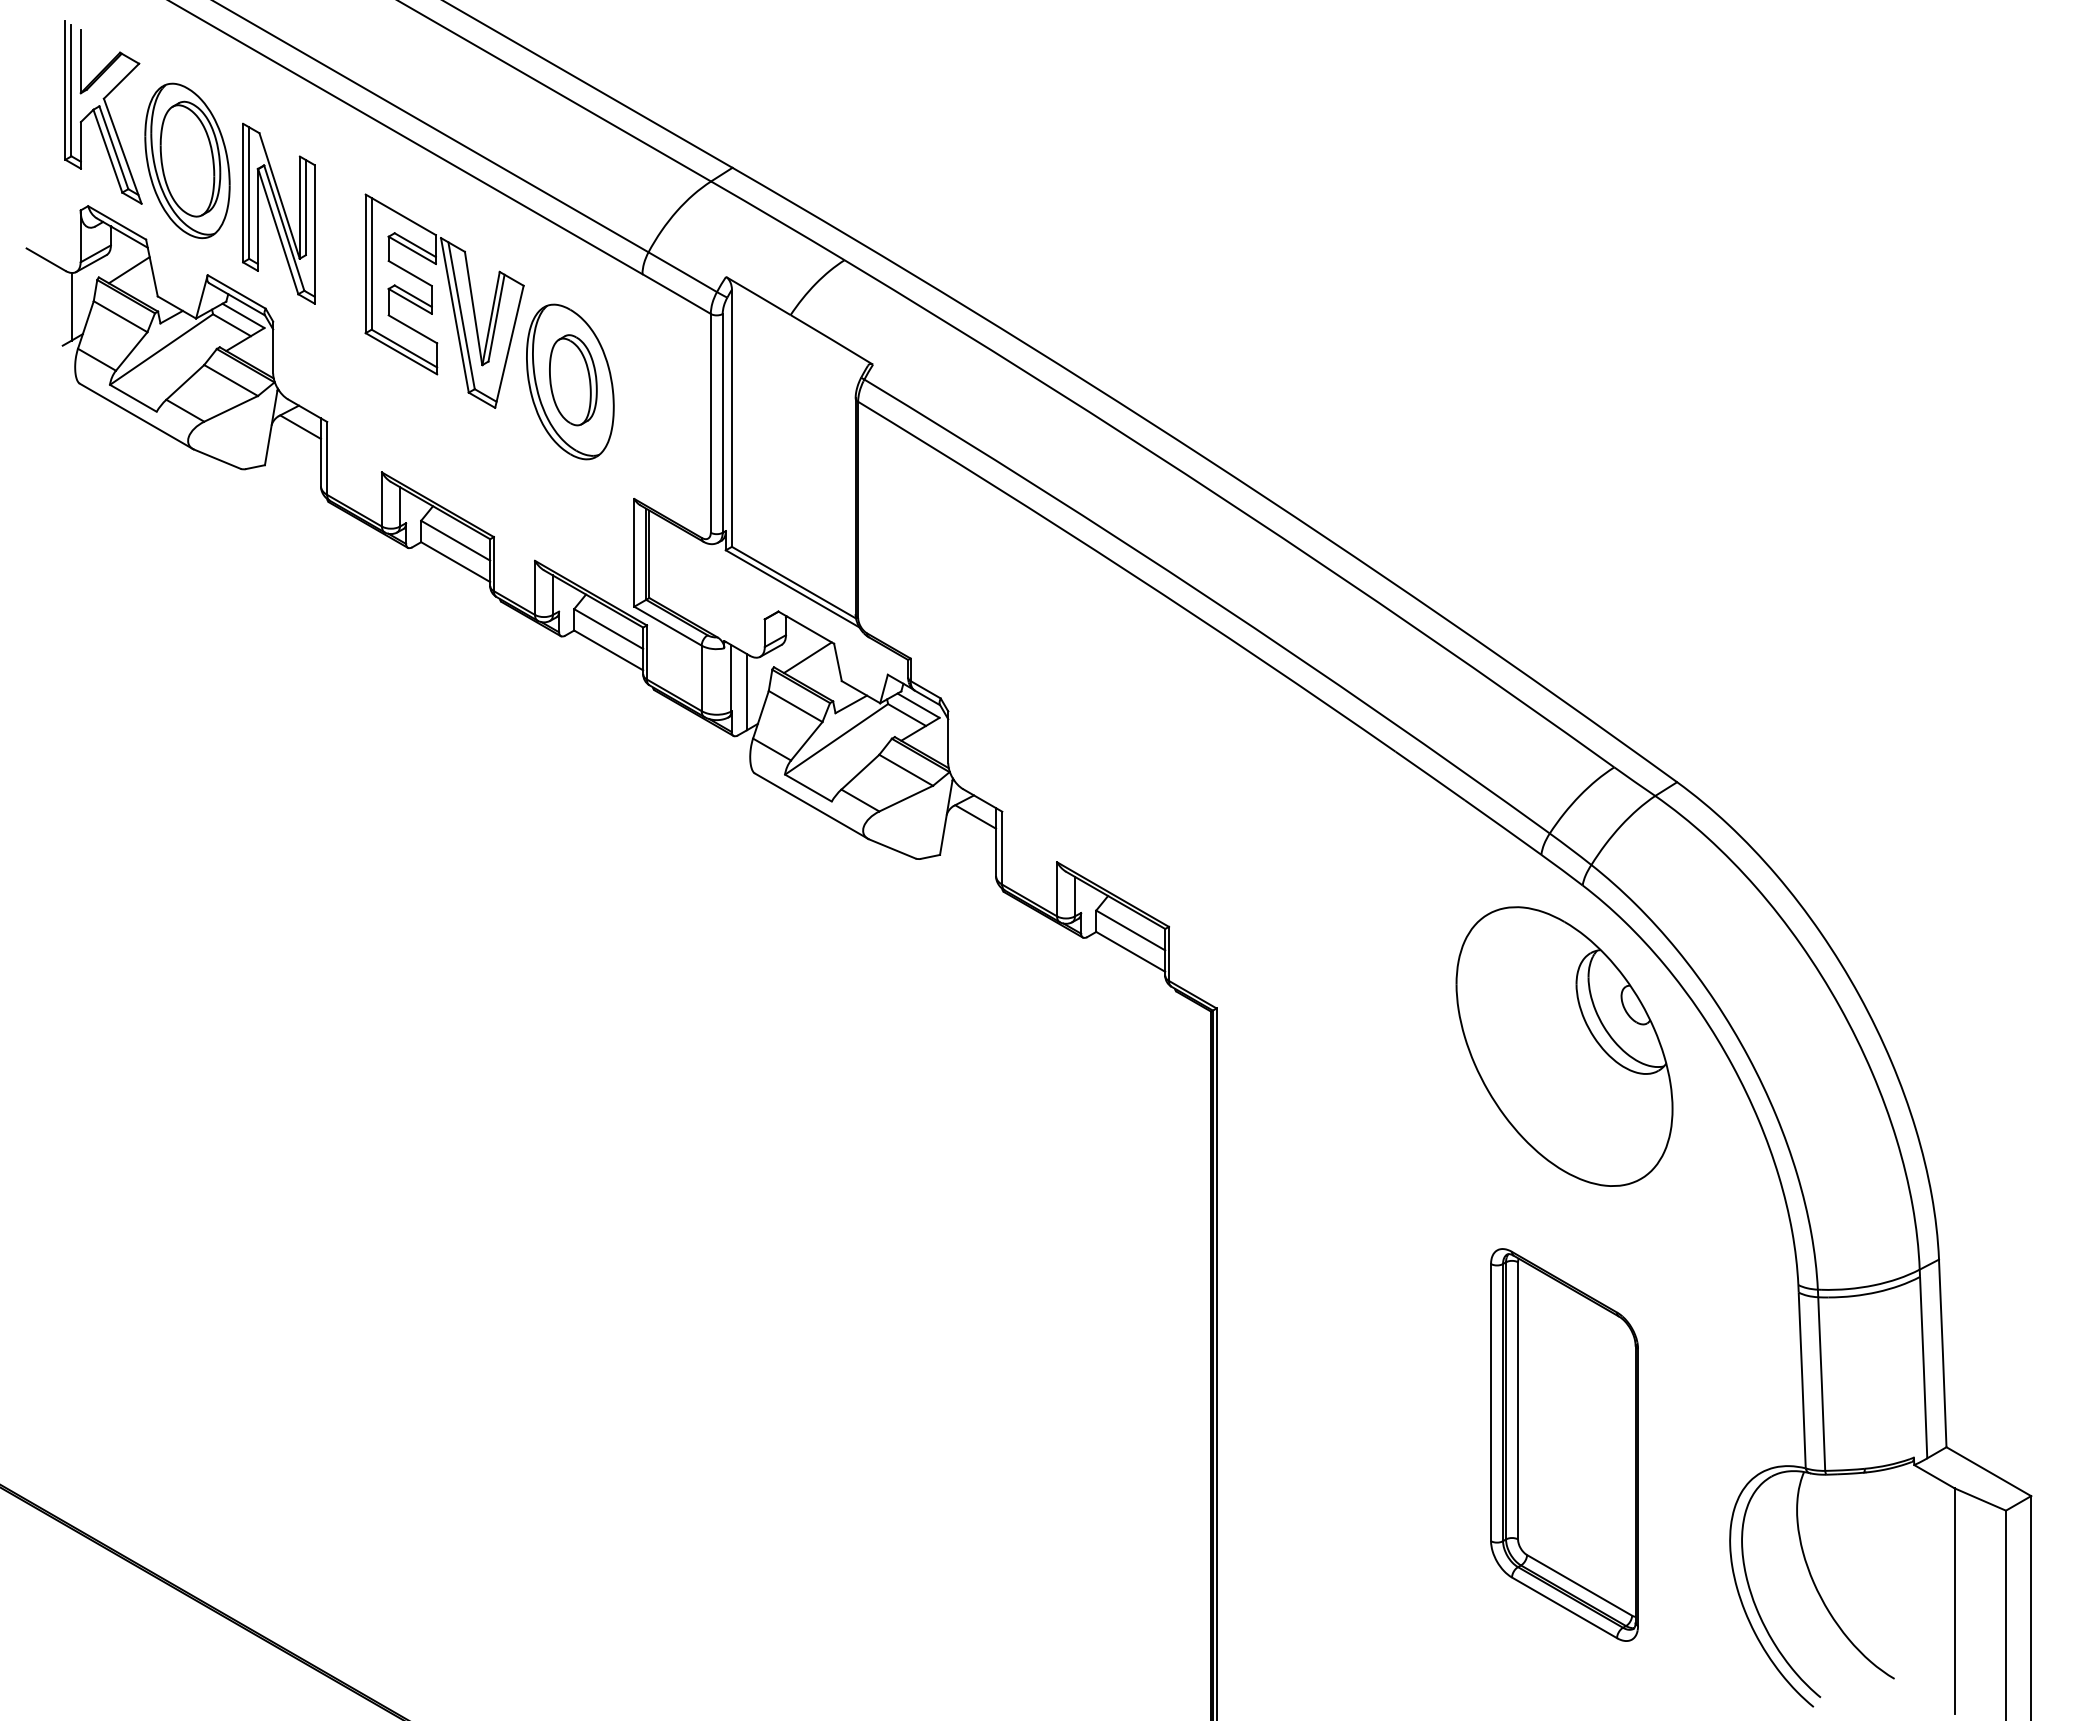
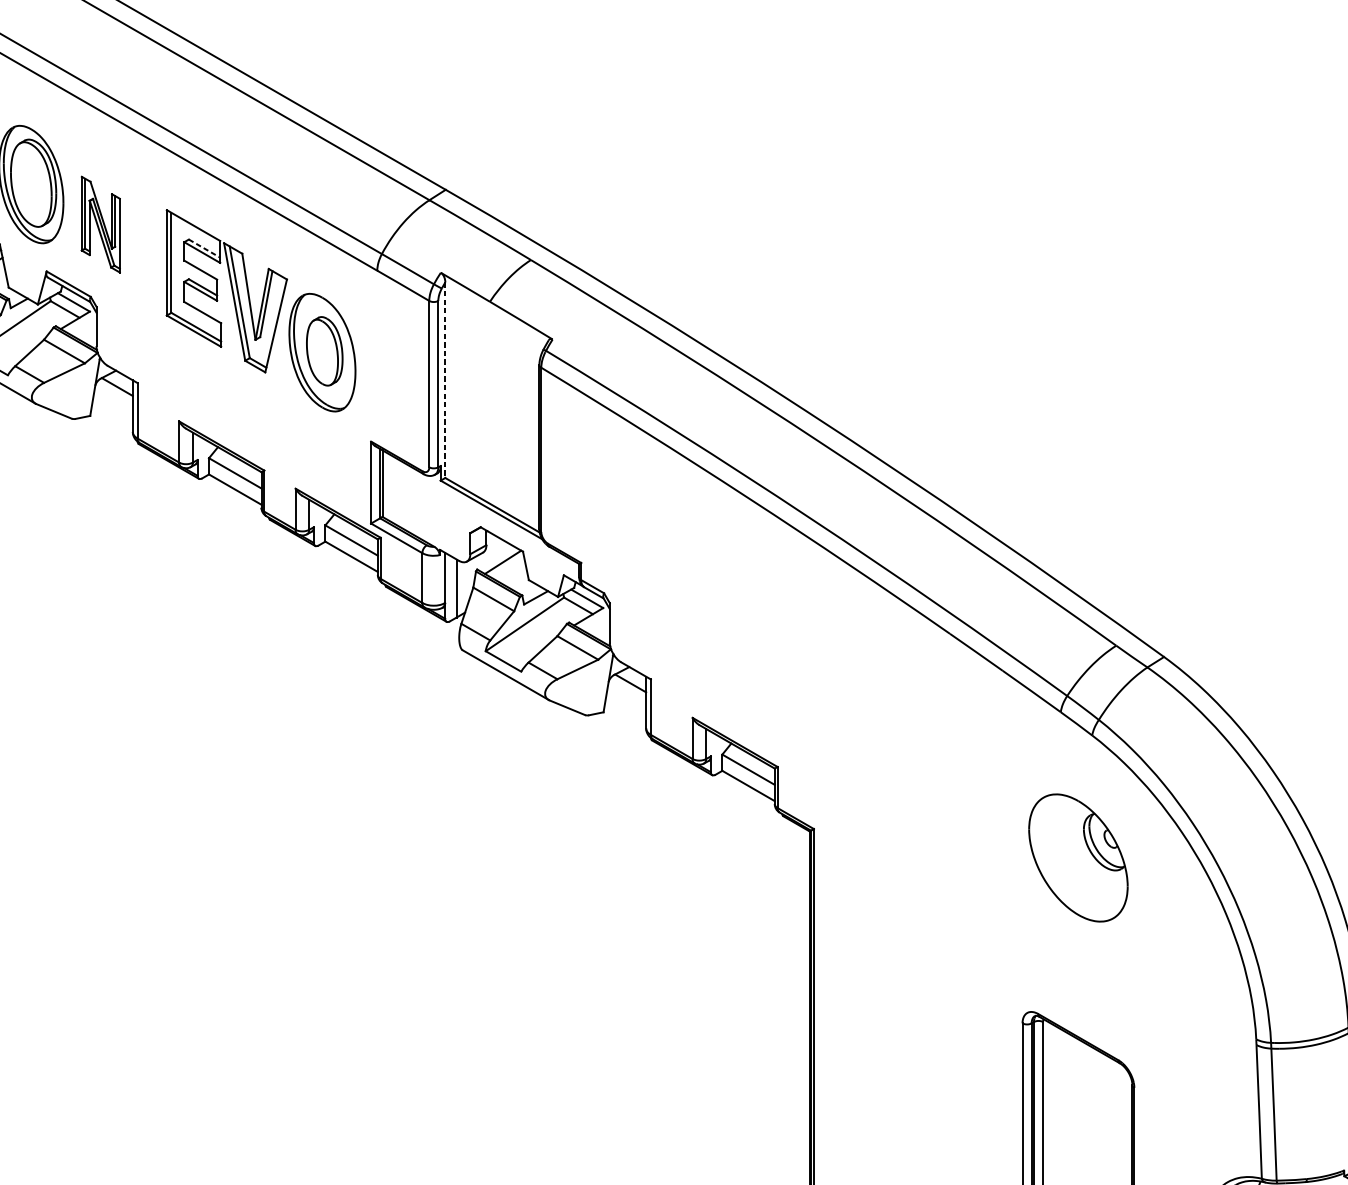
part: (278, 213) -> (100, 224), size x0.7
line: (415, 245) -> (204, 248), solid -> dashed
line: (731, 418) -> (444, 380), solid -> dashed
part: (1564, 1046) -> (1078, 857), size x0.6

